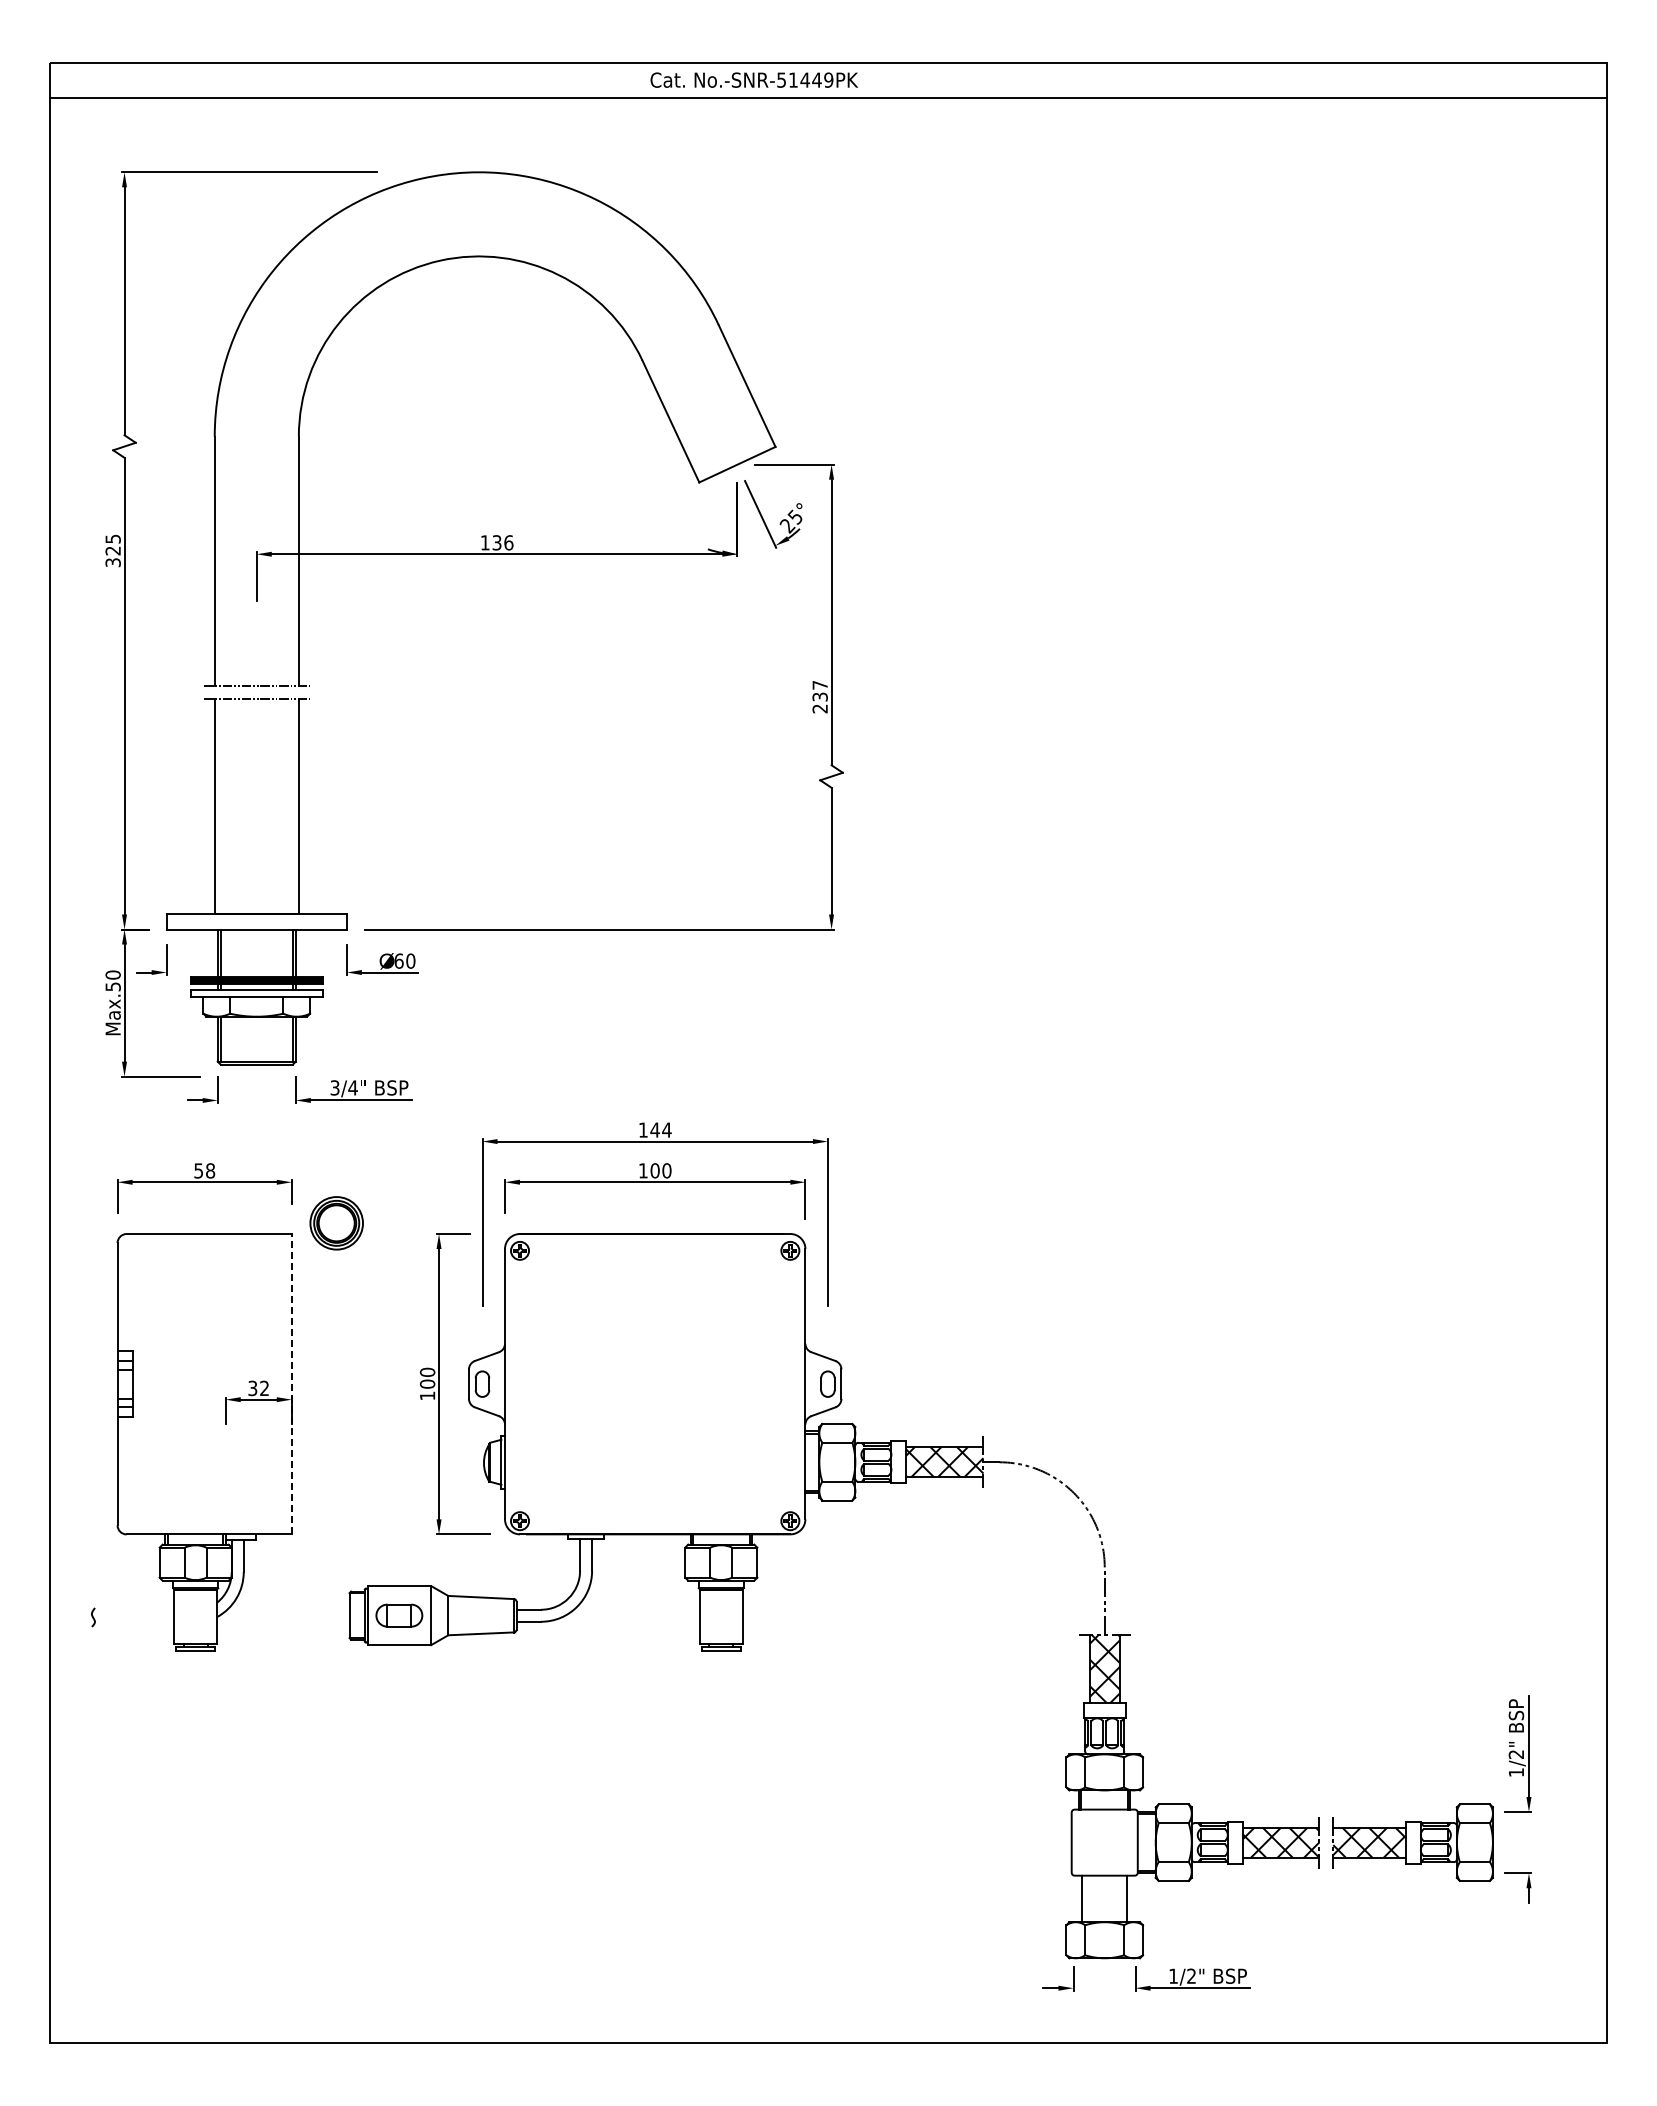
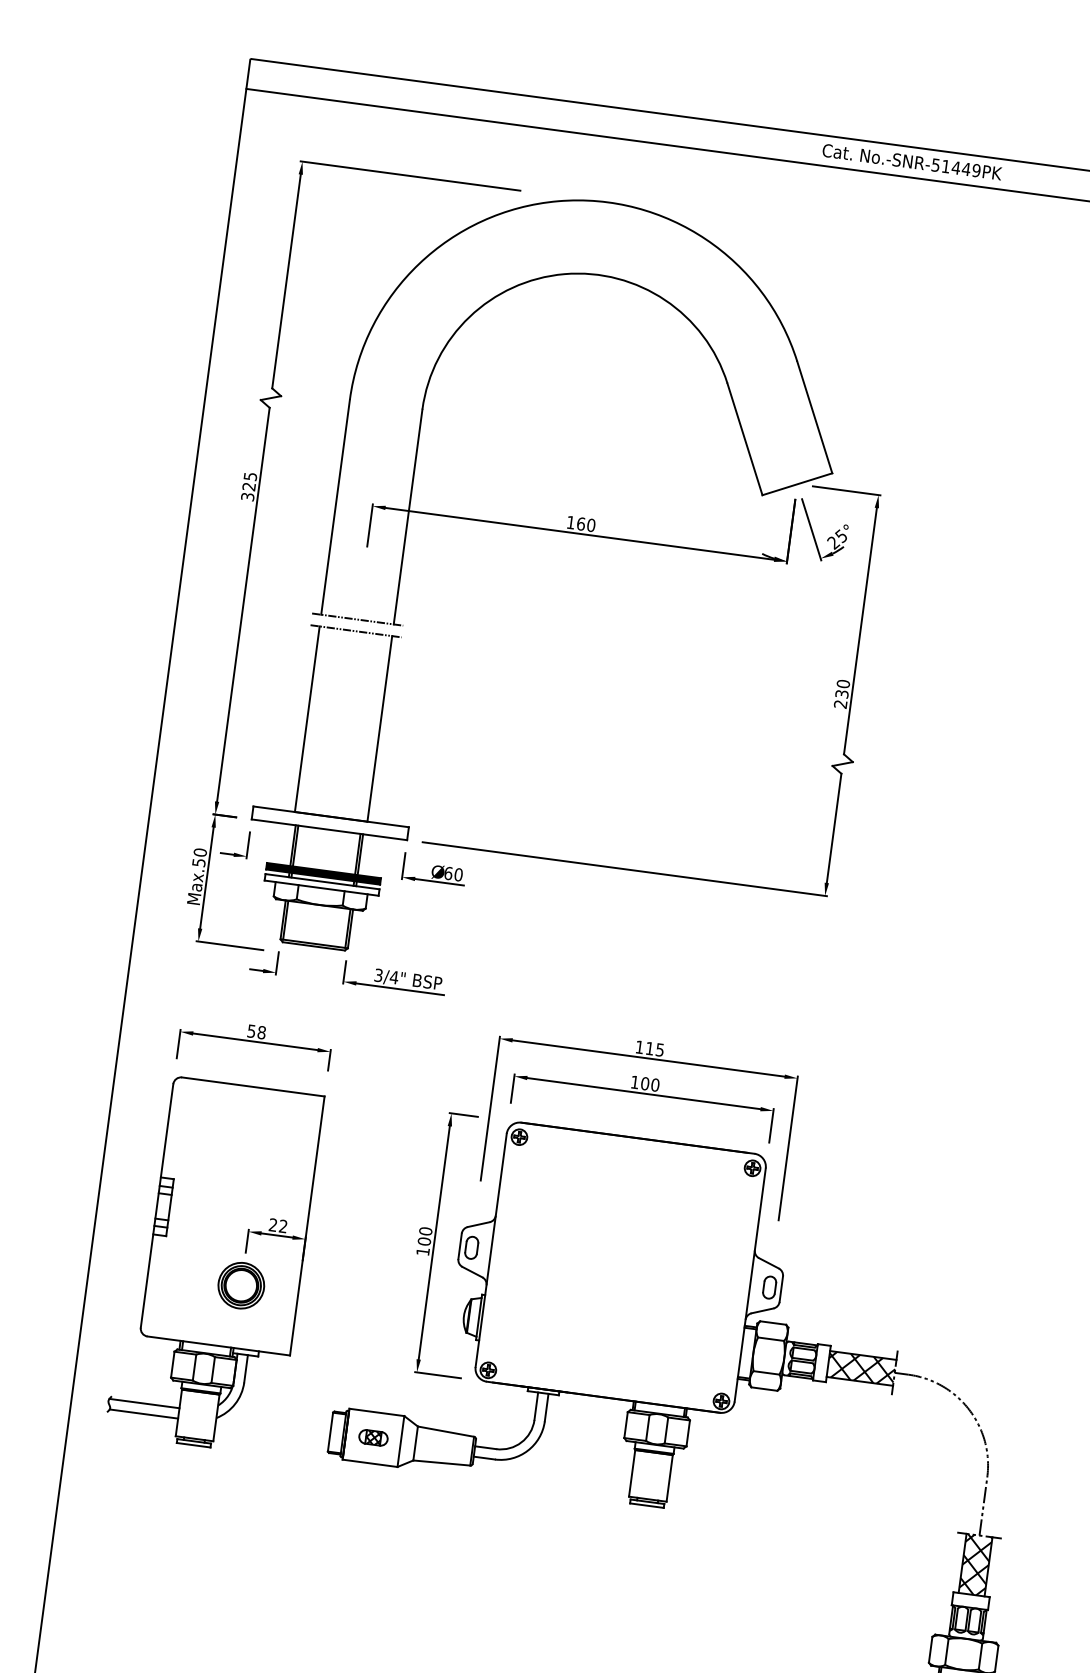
text: (754, 79) -> (912, 161), moved
text: (502, 542) -> (585, 524), 136 -> 160
text: (819, 684) -> (842, 683), 237 -> 230
text: (660, 1129) -> (654, 1048), 144 -> 115
part: (336, 1223) -> (241, 1285), moved
line: (291, 1383) -> (307, 1225), dashed -> solid
text: (252, 1388) -> (272, 1225), 32 -> 22
line: (132, 1611) -> (143, 1403), added
part: (399, 1615) -> (373, 1437), size x0.71
line: (133, 1623) -> (143, 1414), added

